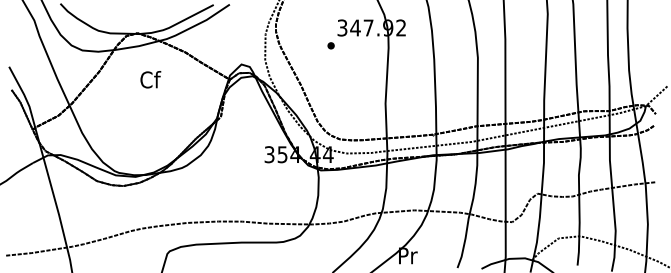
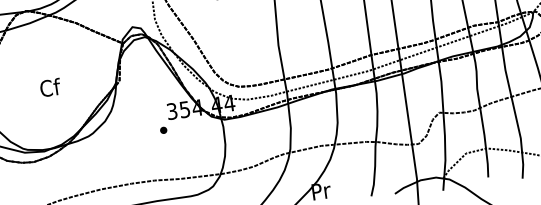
text: (150, 79) -> (50, 87), moved
part: (257, 172) -> (162, 130), added

